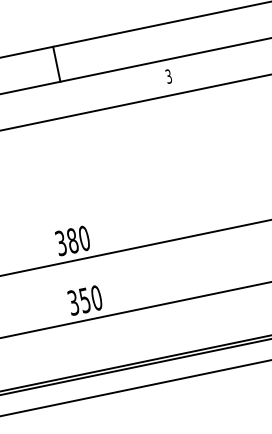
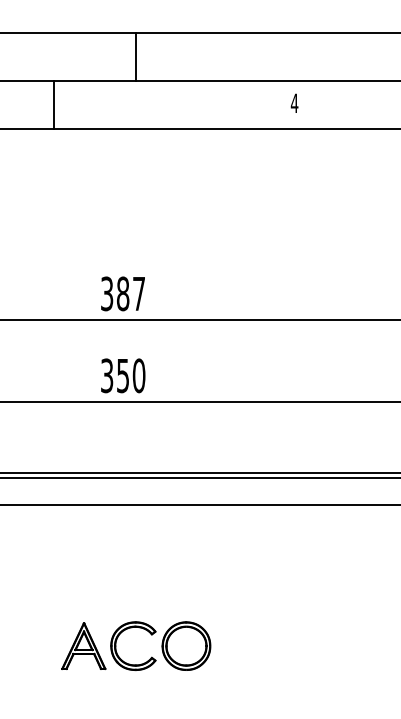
line: (56, 64) -> (136, 56), moved
text: (168, 76) -> (294, 103), 3 -> 4
text: (83, 238) -> (138, 293), 380 -> 387

